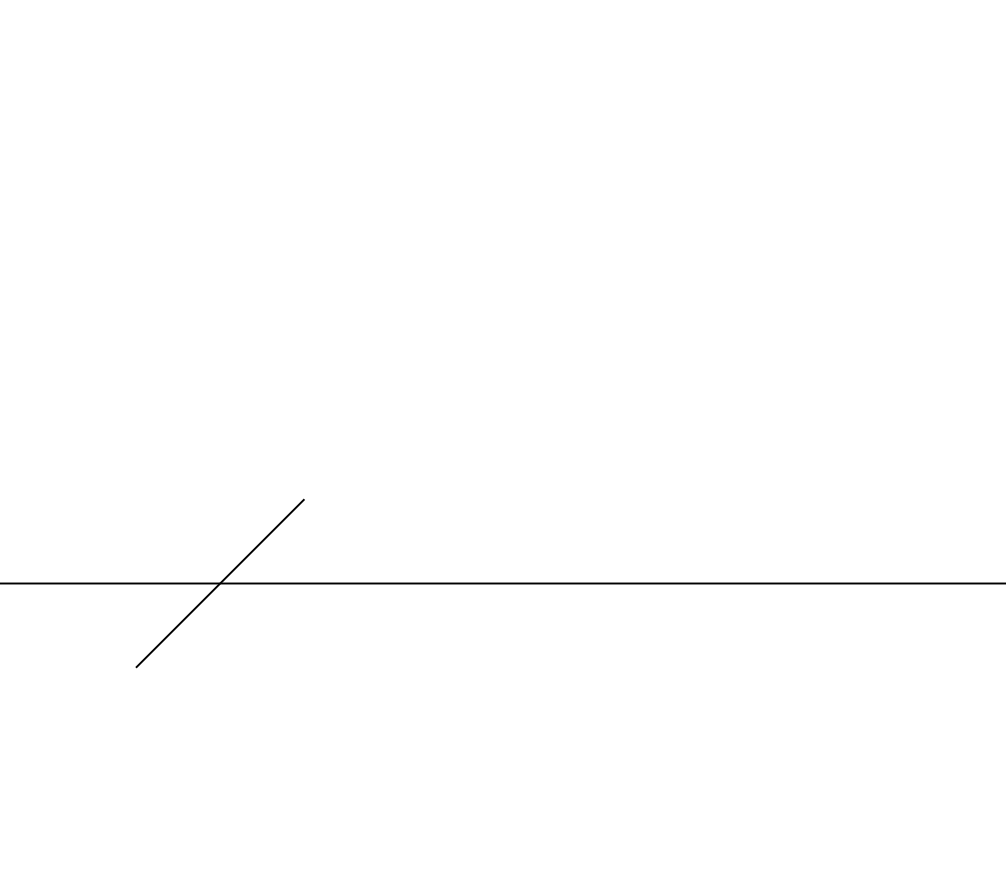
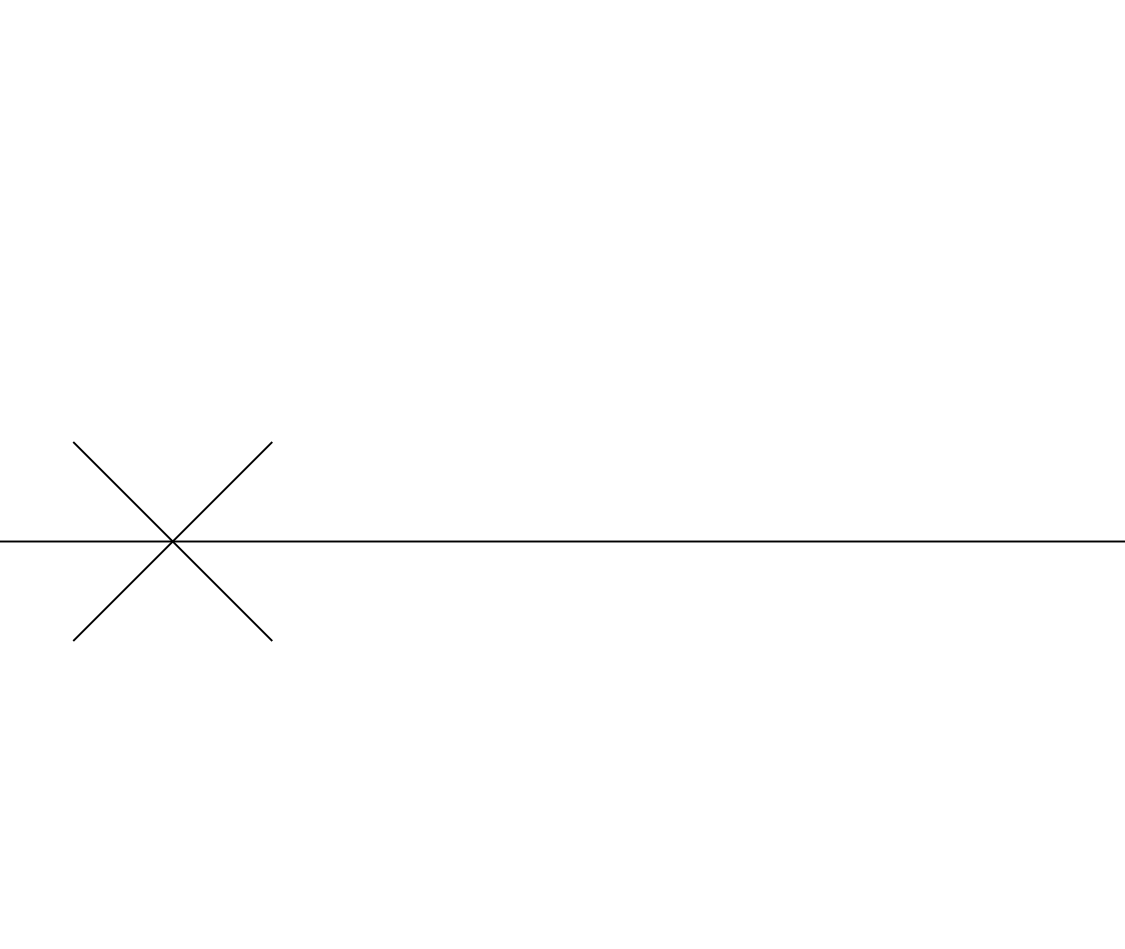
line: (219, 583) -> (171, 541), added

